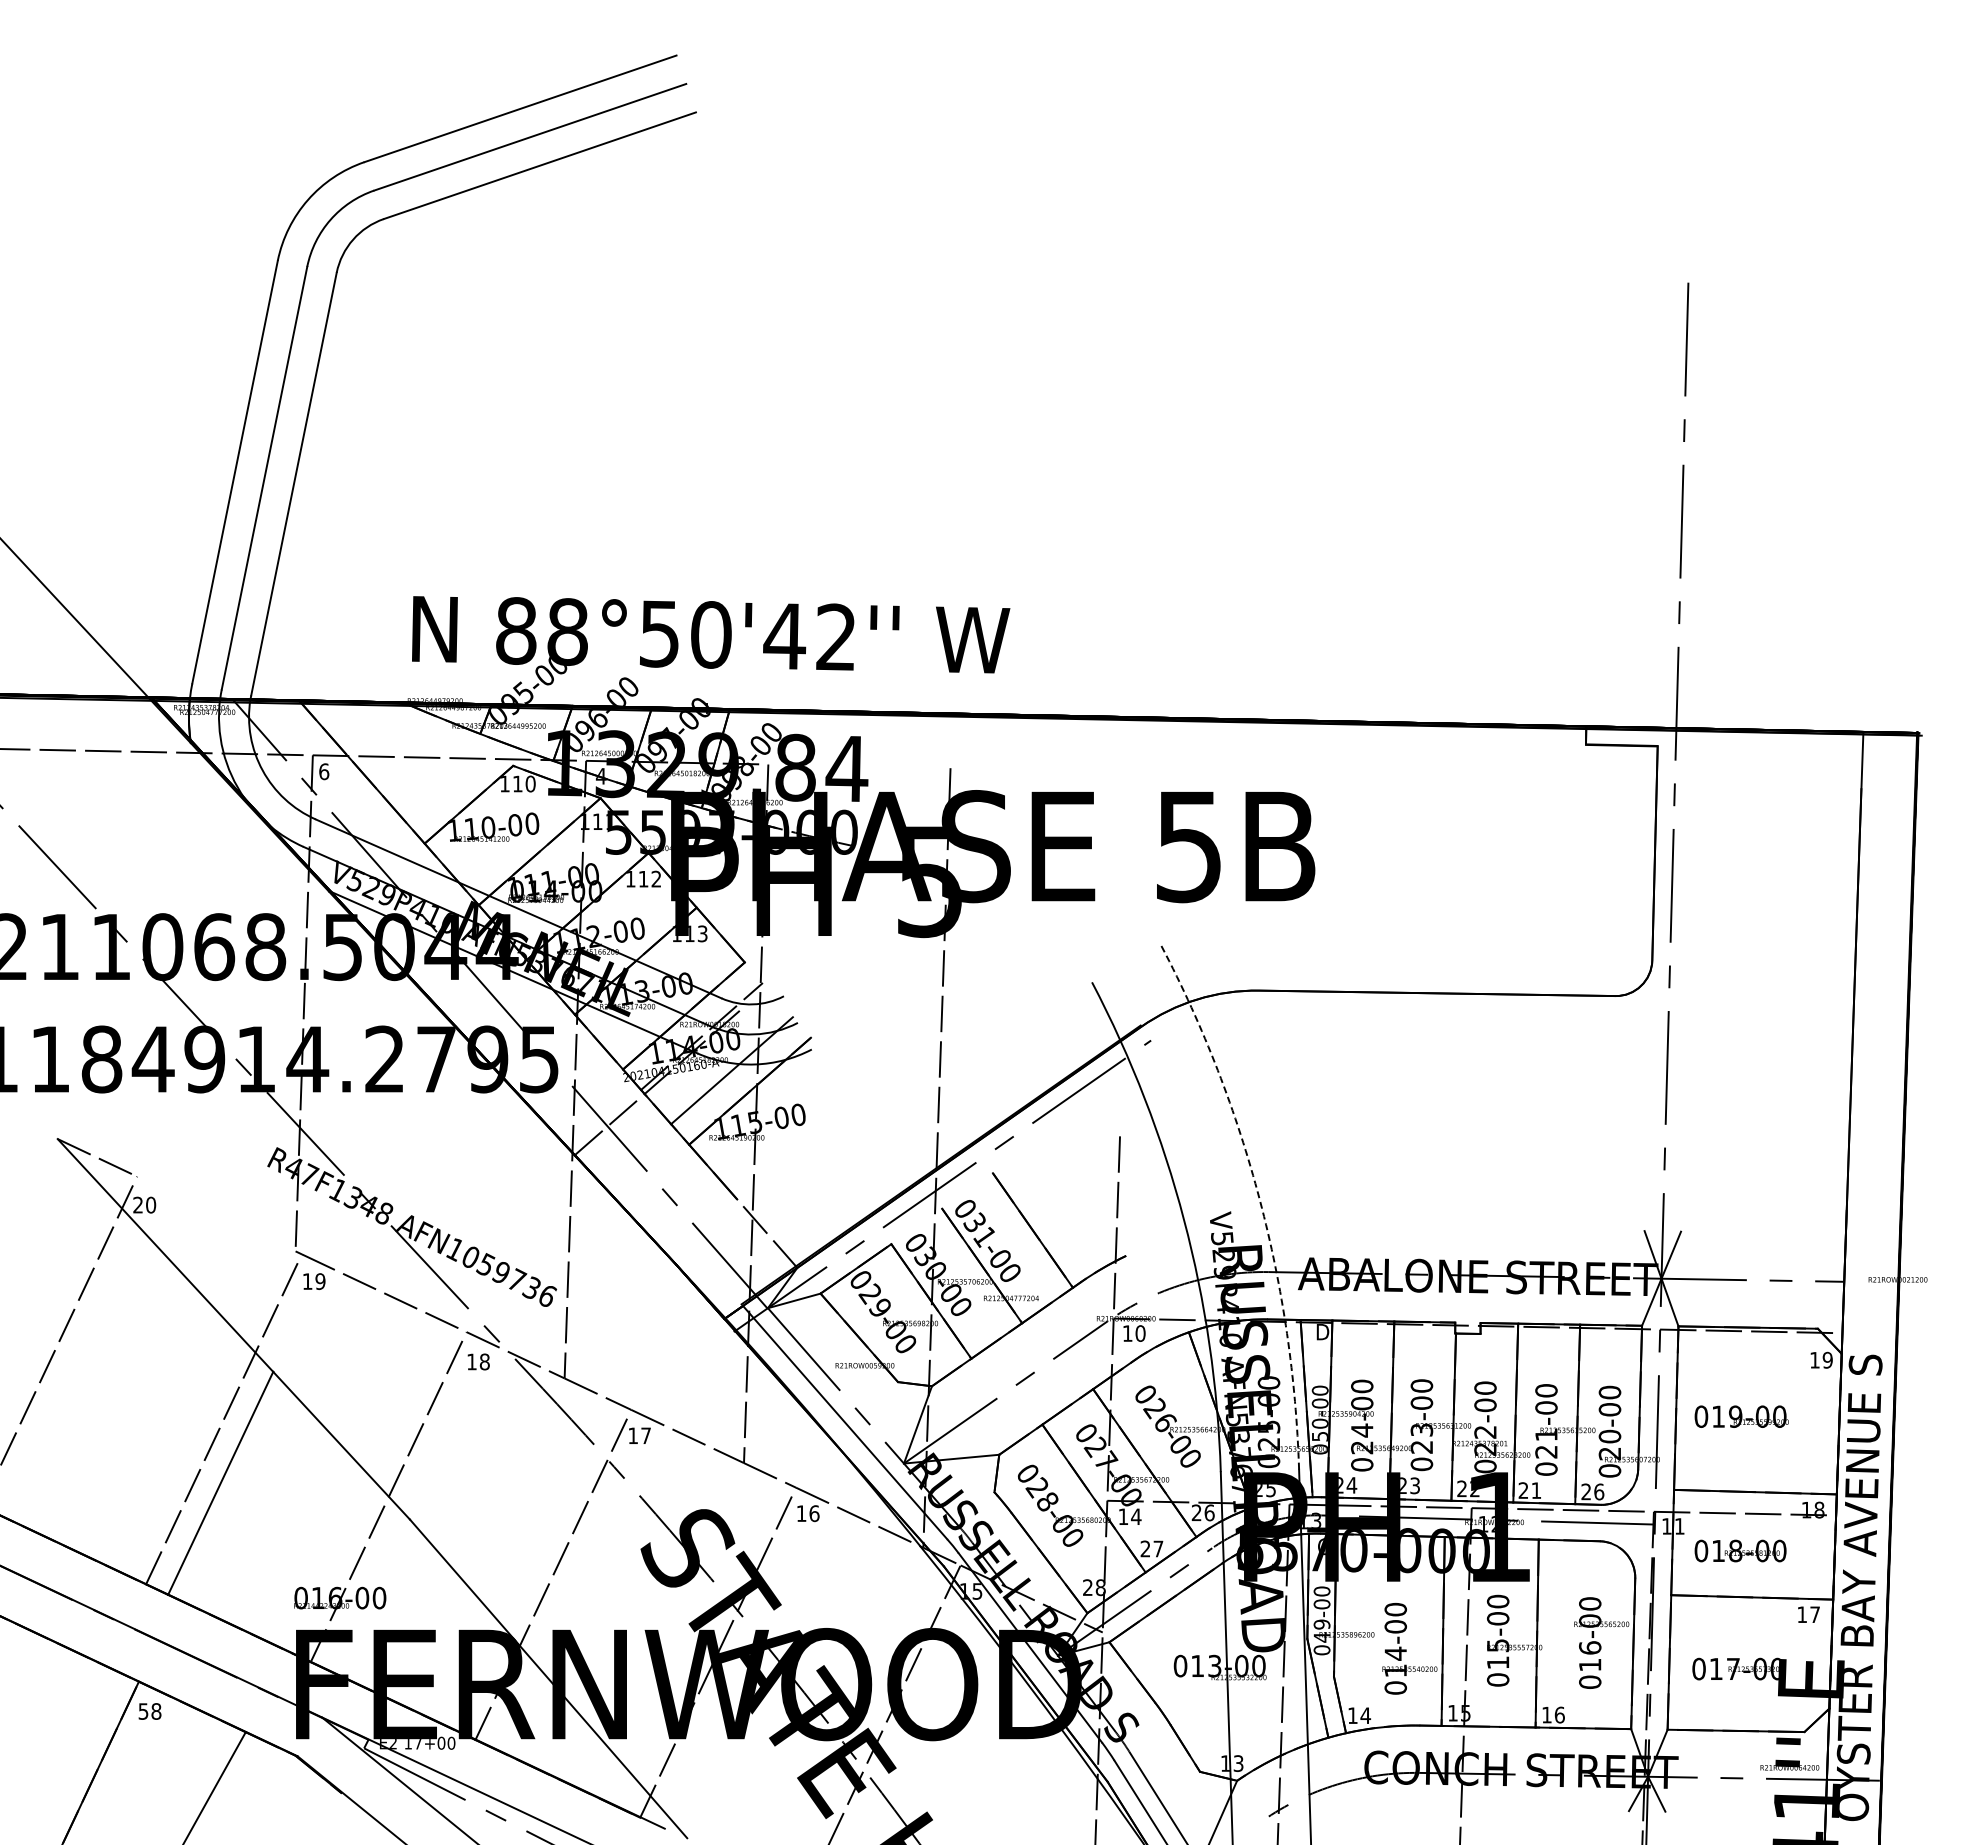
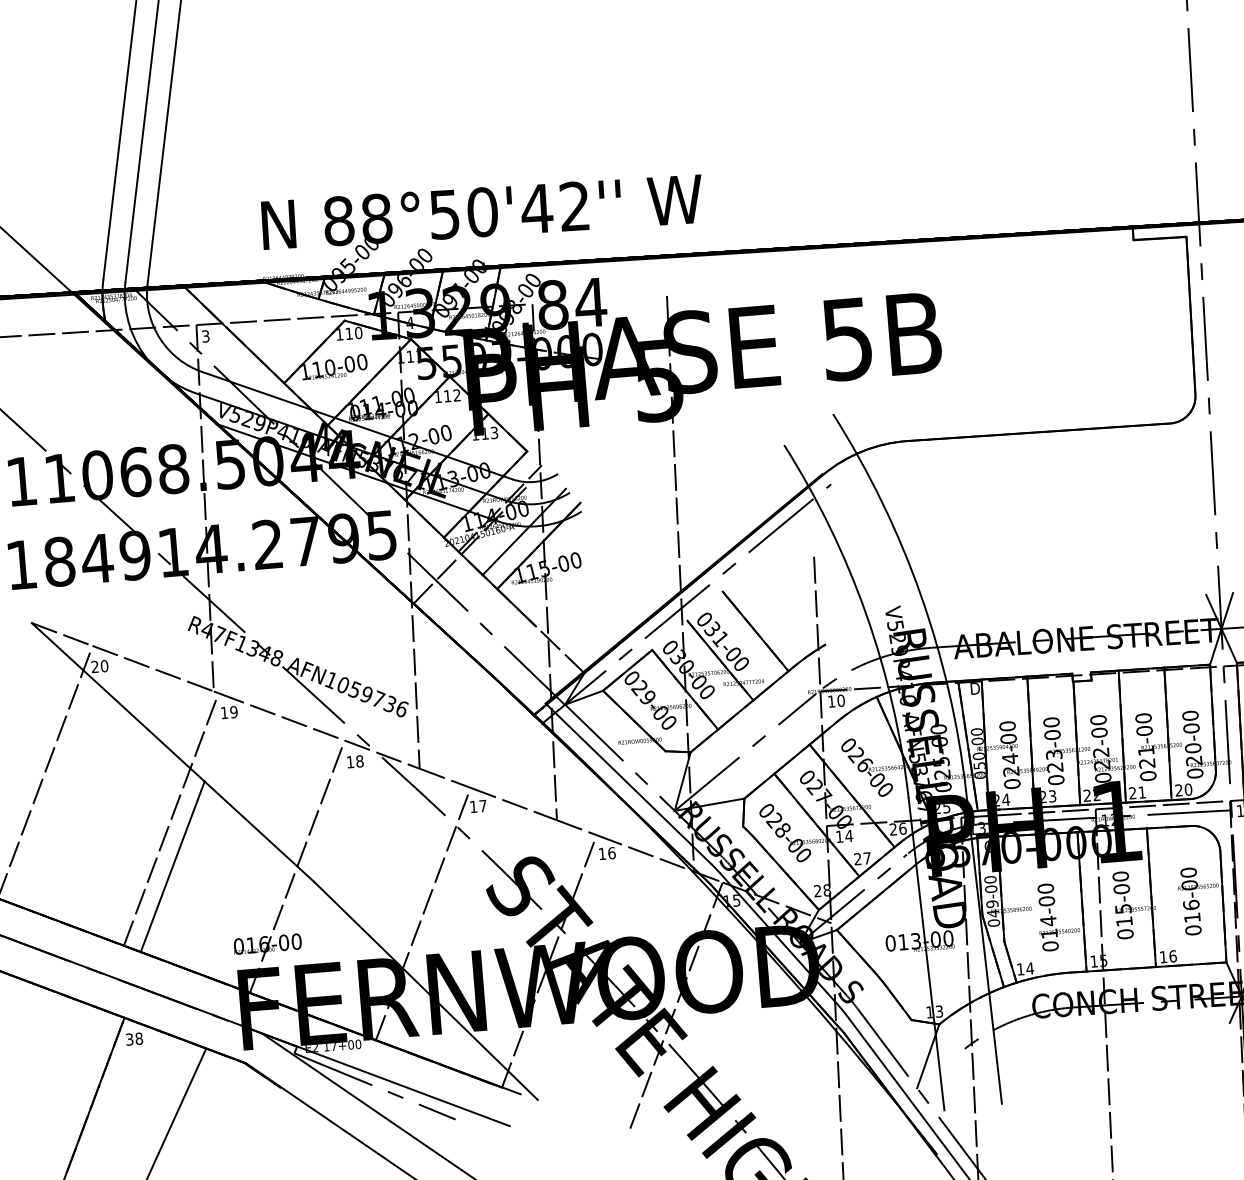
text: (324, 771) -> (206, 336), 6 -> 3
arc: (1259, 1200) -> (920, 595), dashed -> solid
line: (216, 1213) -> (153, 668), added
text: (1599, 1491) -> (1188, 789), 26 -> 20
text: (143, 1711) -> (129, 1039), 58 -> 38

